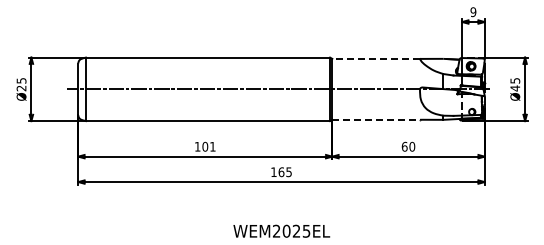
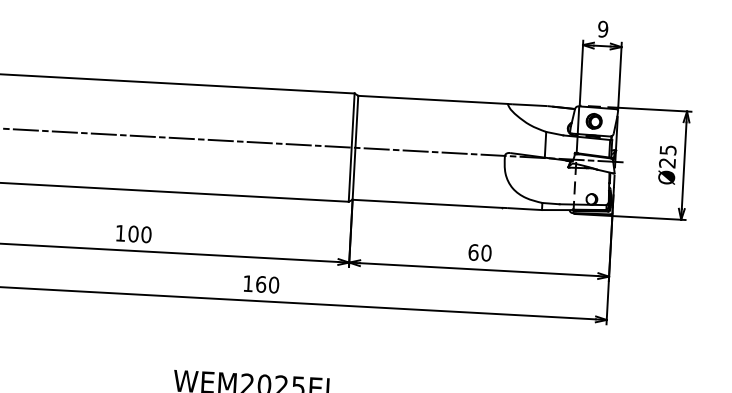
line: (376, 58) -> (433, 99), dashed -> solid
text: (515, 88) -> (667, 163), Ø45 -> Ø25
line: (376, 119) -> (427, 203), dashed -> solid
text: (212, 146) -> (145, 234), 101 -> 100
text: (288, 172) -> (273, 285), 165 -> 160

